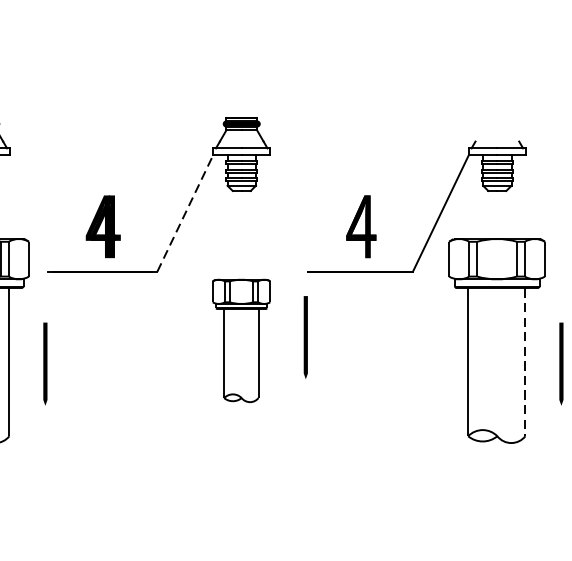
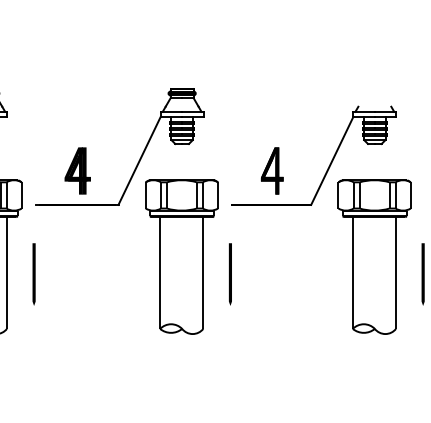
line: (185, 212) -> (139, 160), dashed -> solid
line: (305, 337) -> (230, 274), moved
part: (240, 340) -> (181, 256), size x1.67
line: (524, 362) -> (395, 273), dashed -> solid

